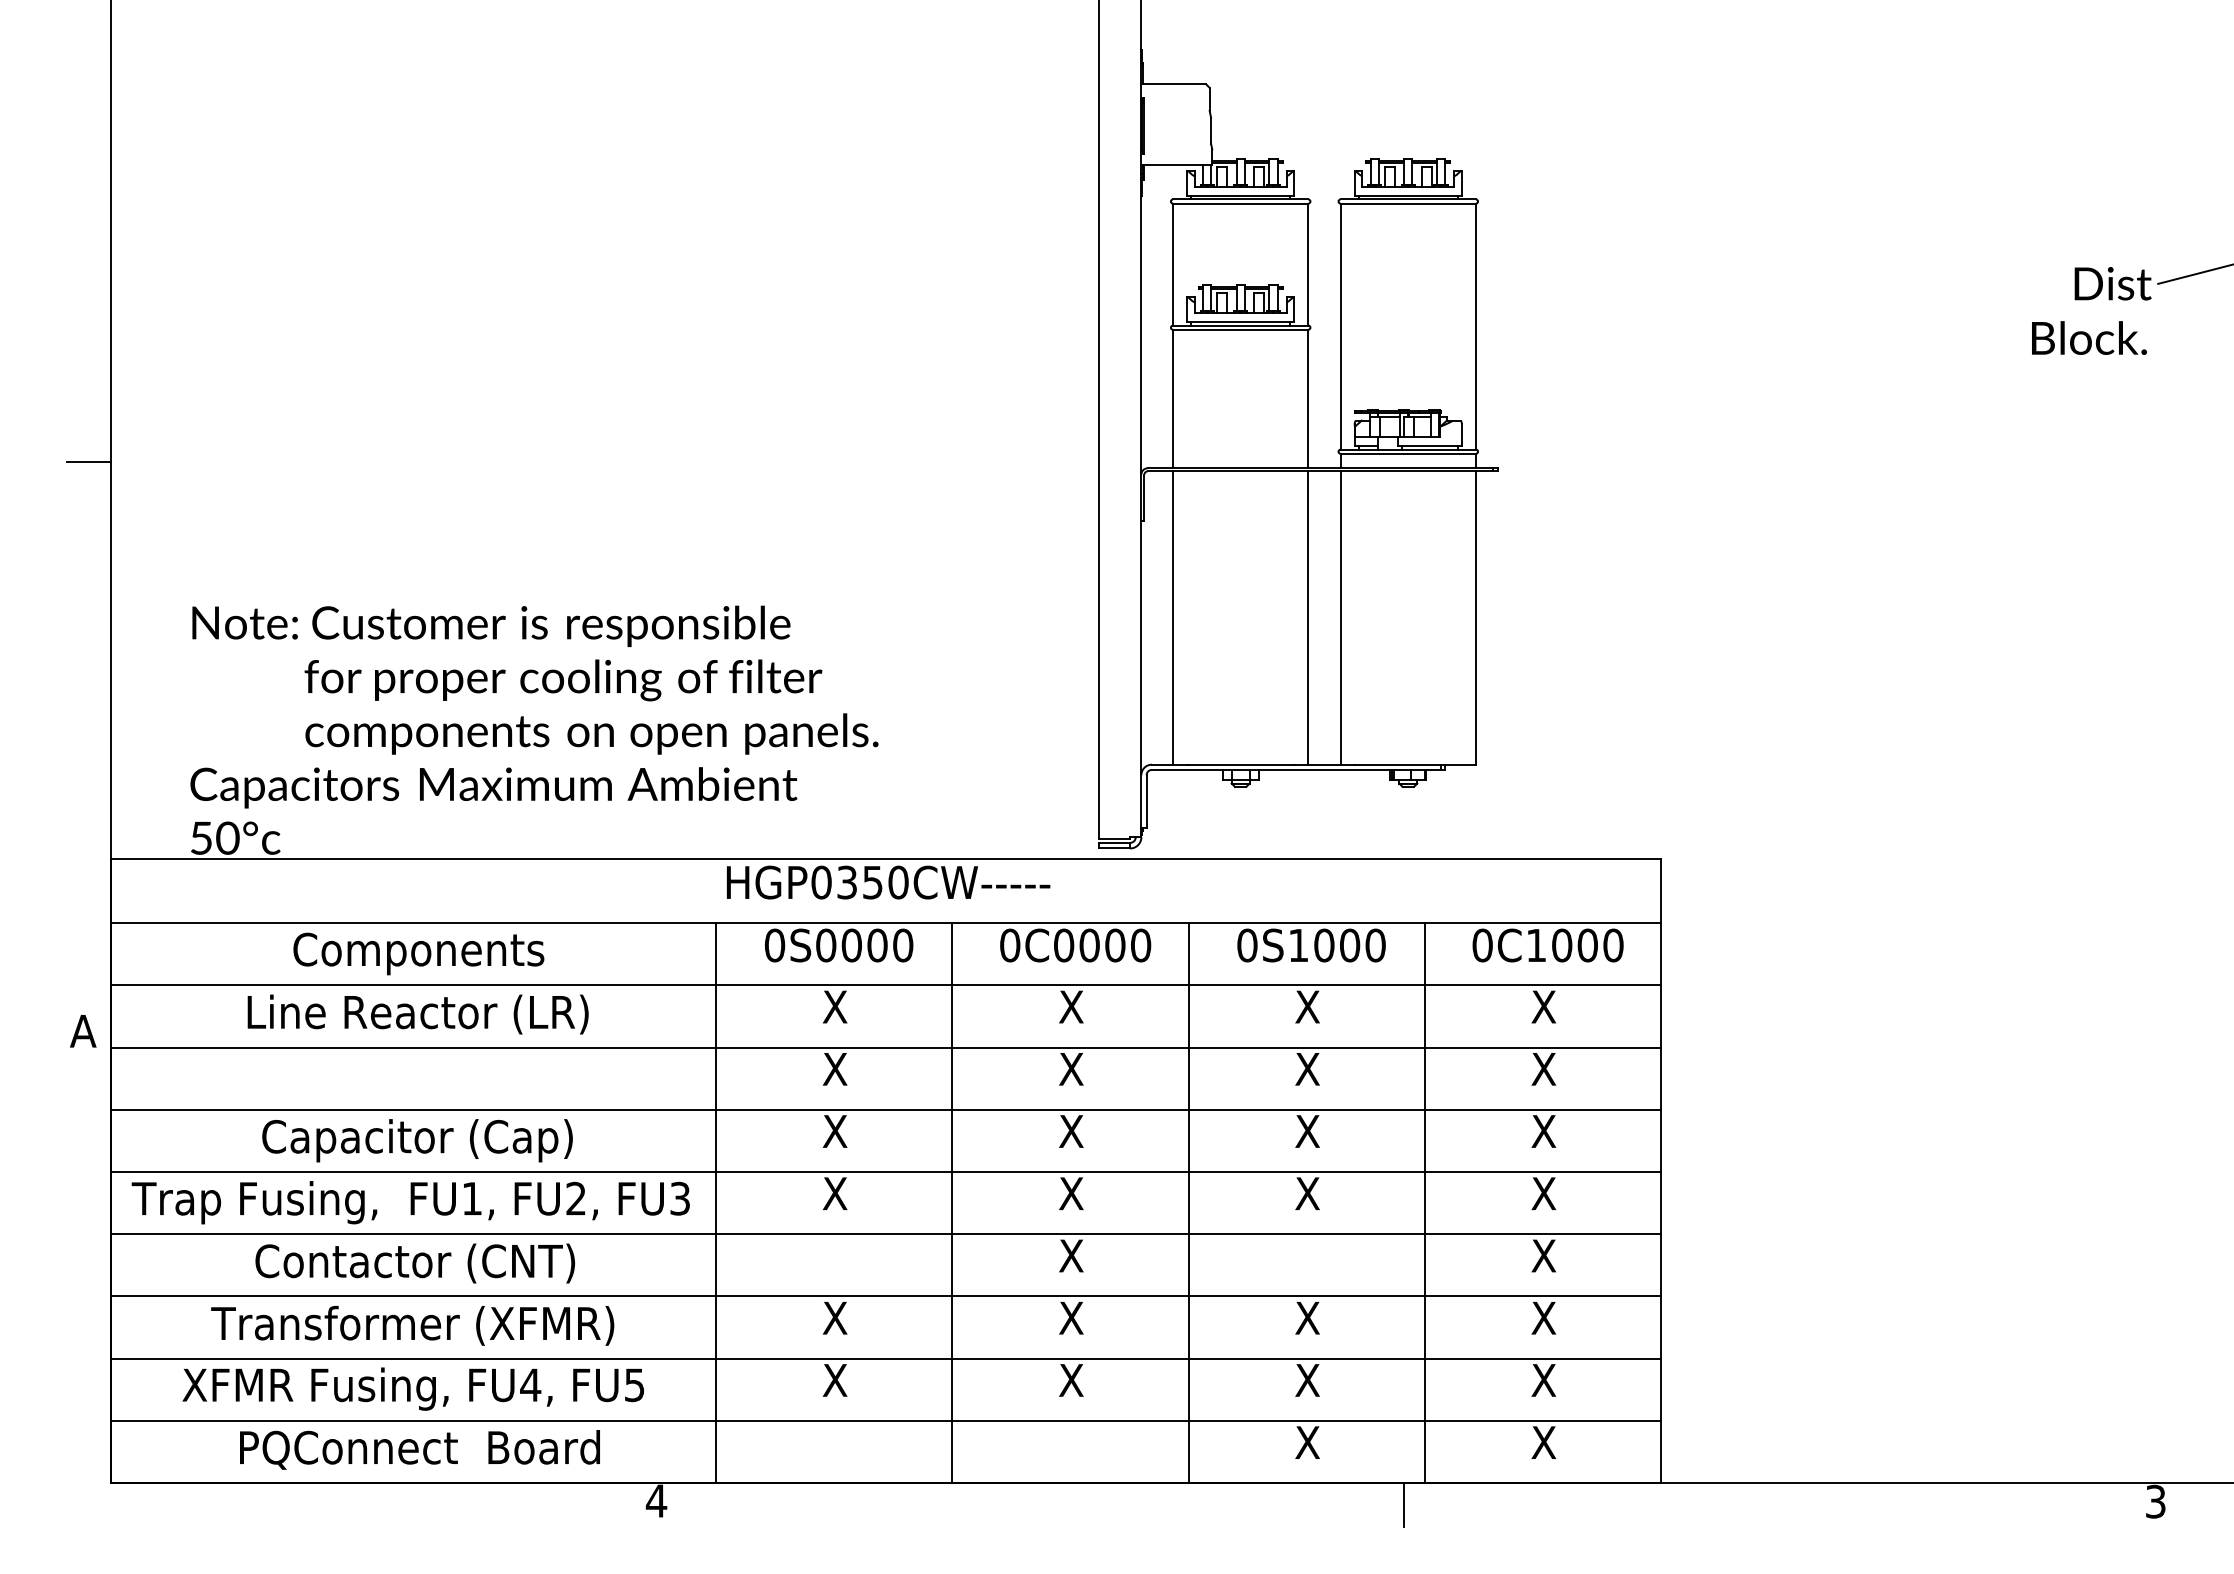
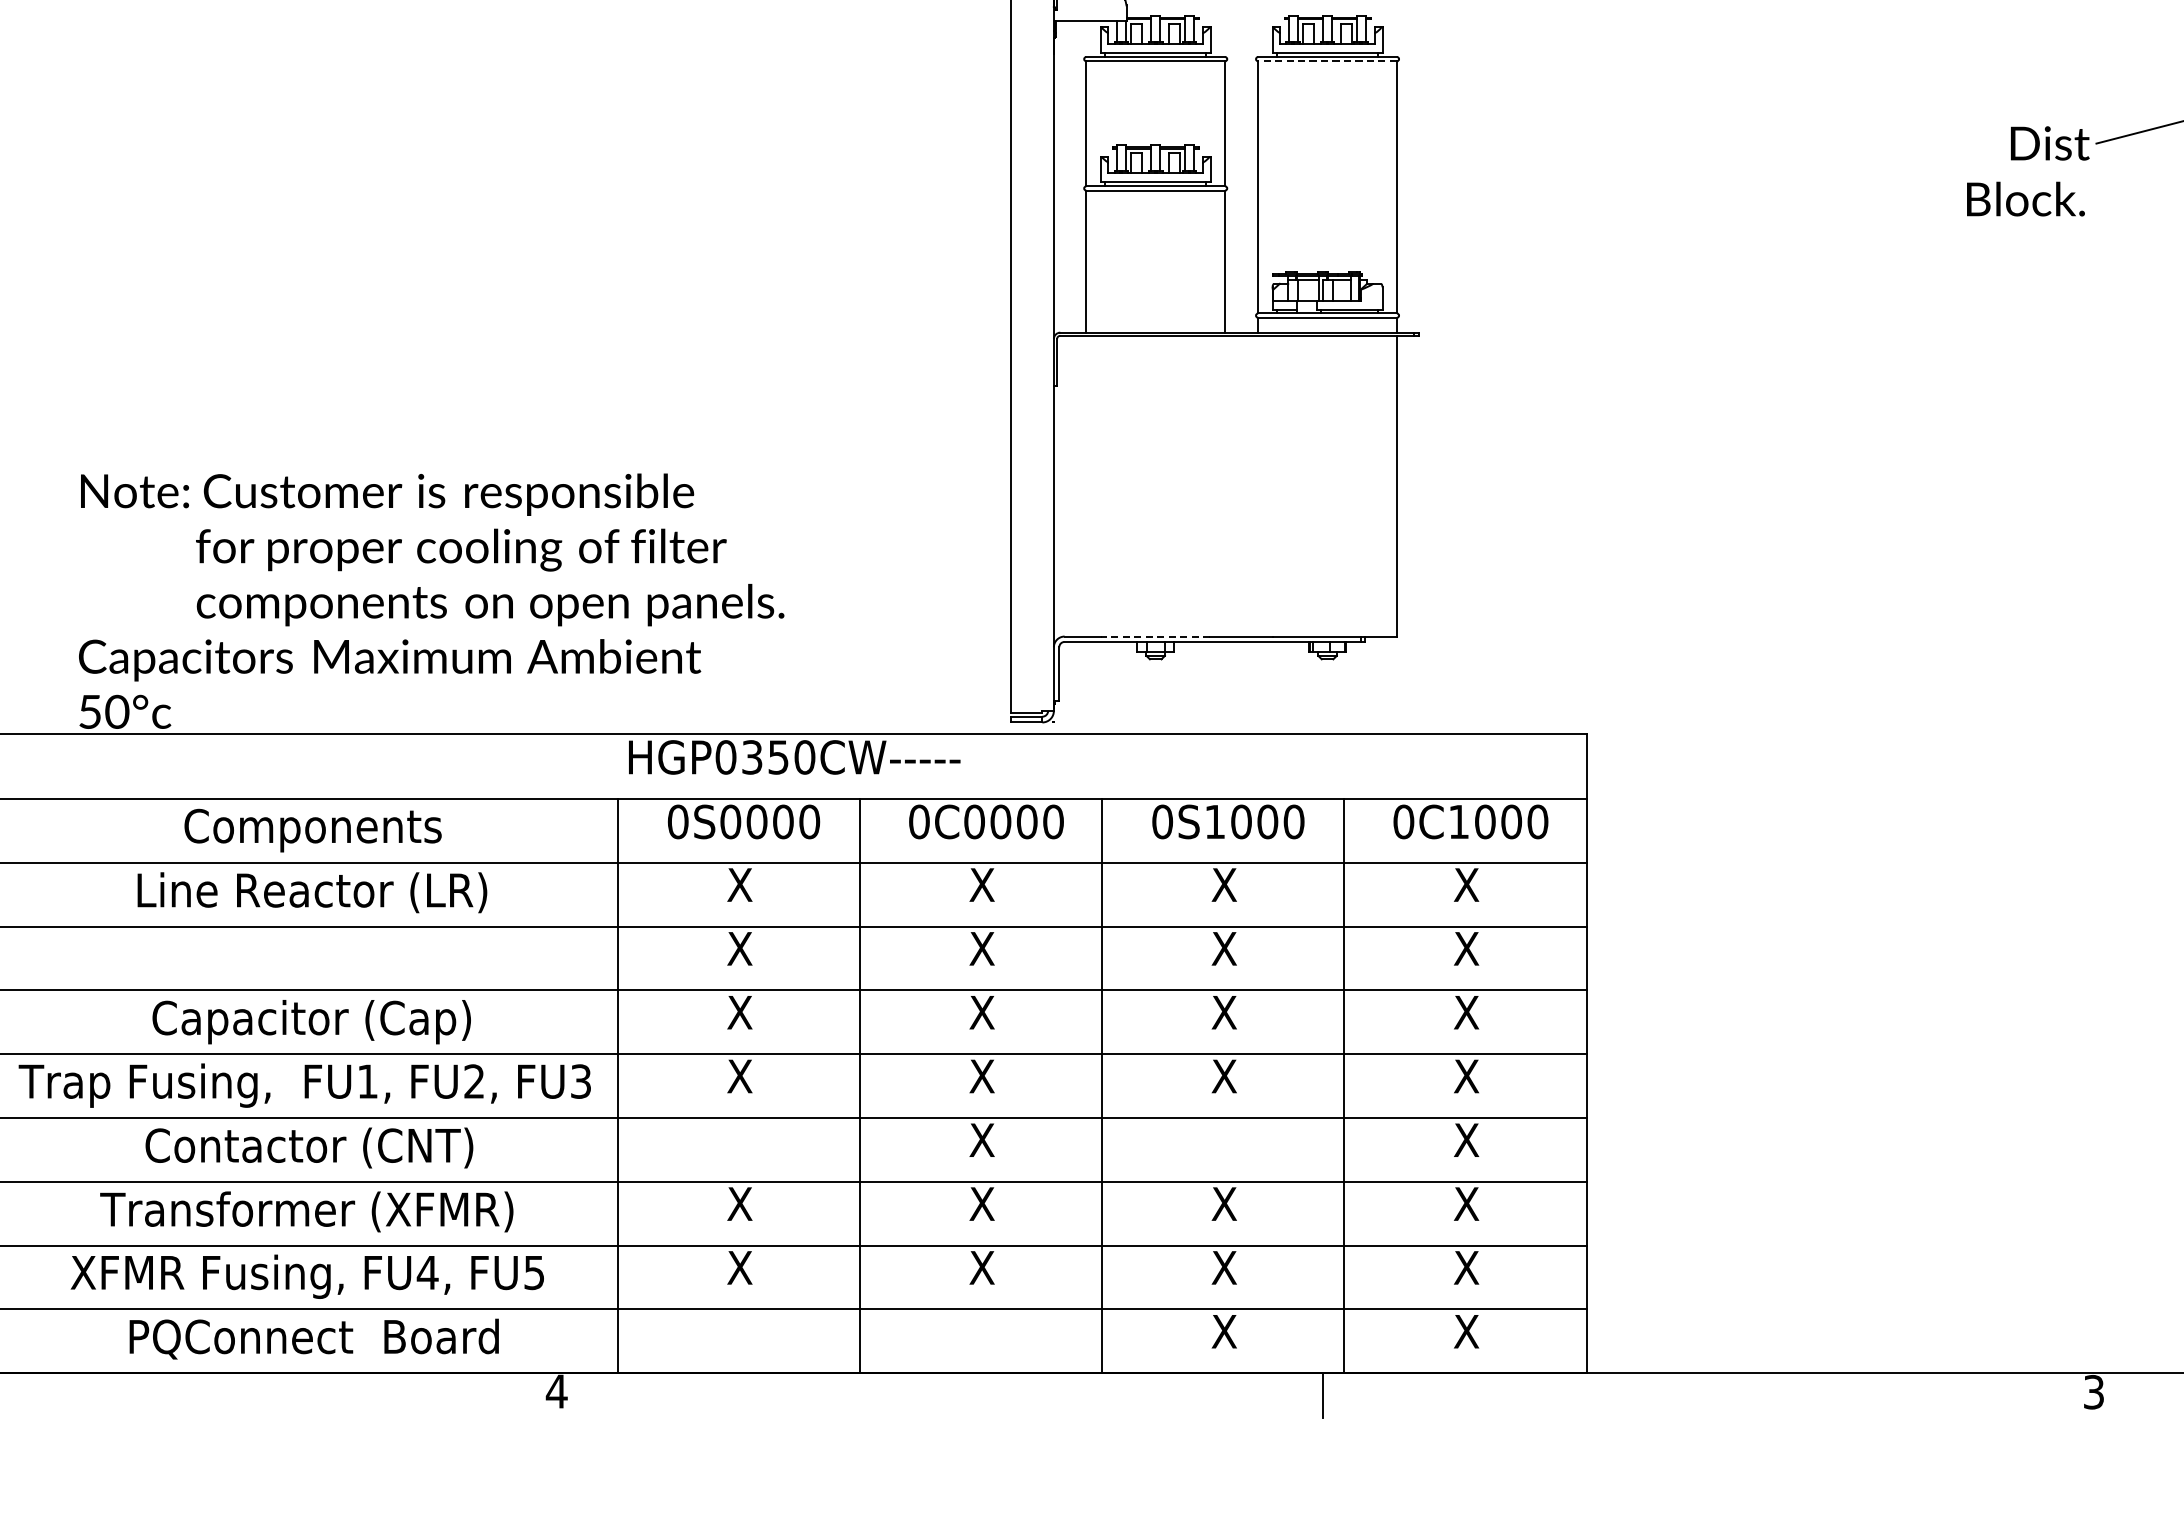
line: (1408, 203) -> (1327, 61), solid -> dashed
line: (1173, 617) -> (1086, 485), removed
line: (1308, 617) -> (1225, 485), removed
line: (1340, 617) -> (1258, 485), removed
line: (1240, 764) -> (1155, 636), solid -> dashed

